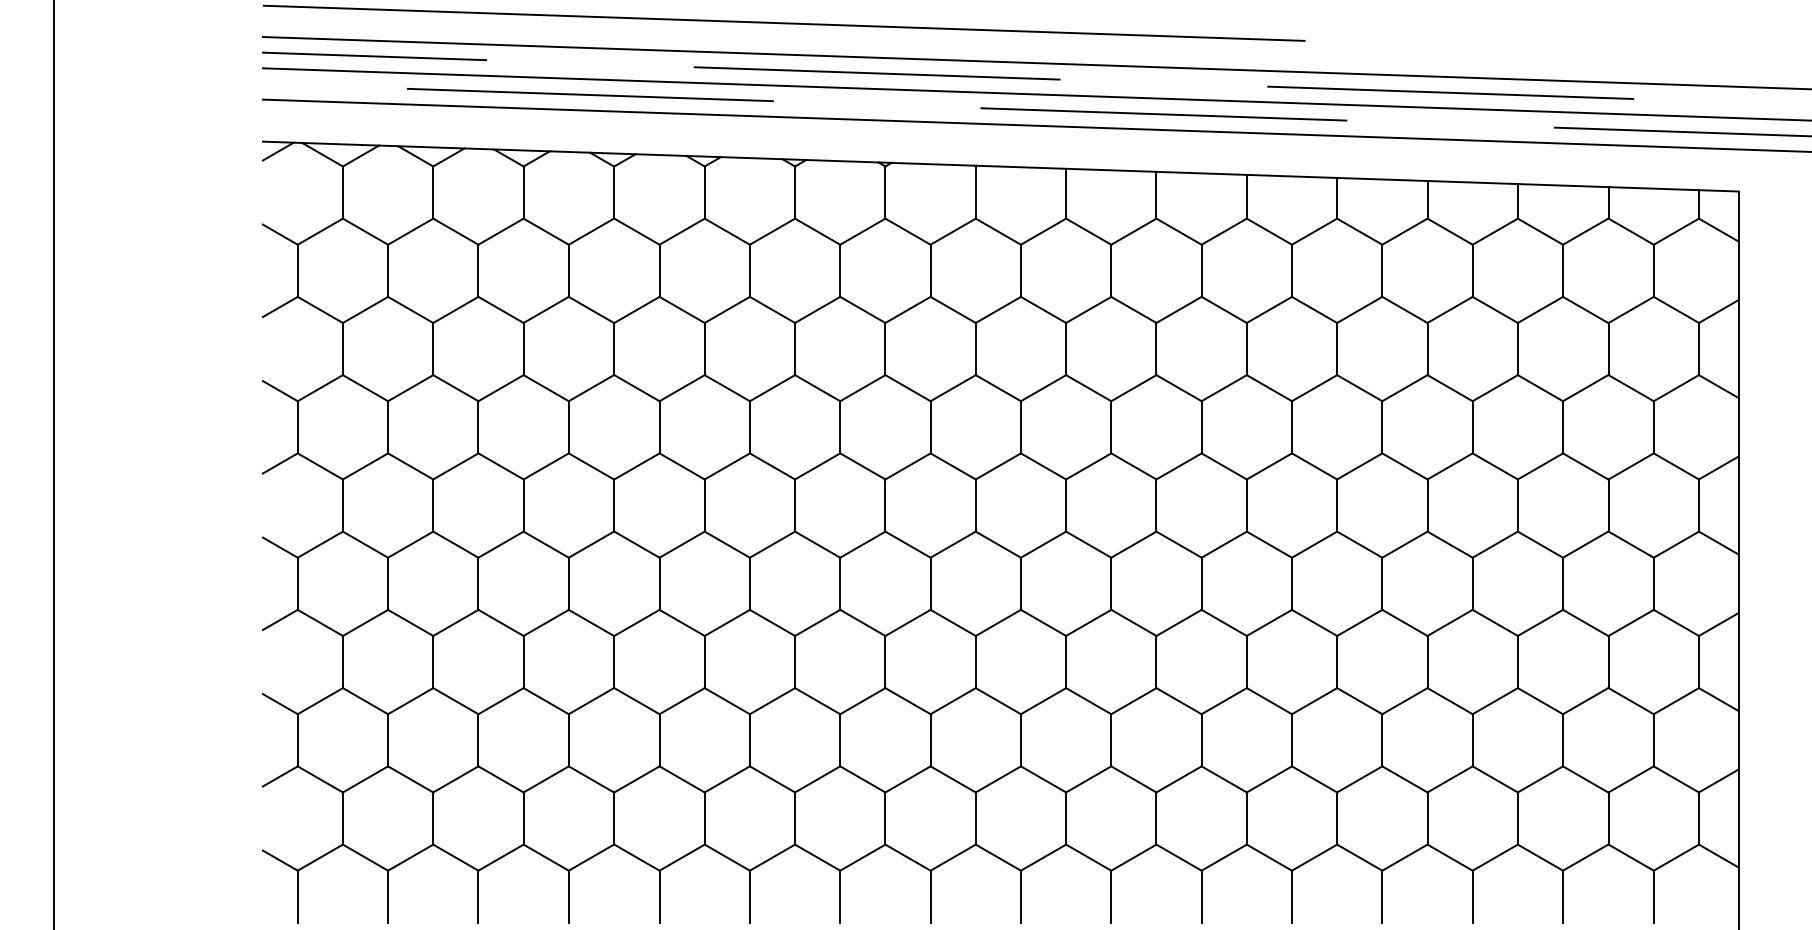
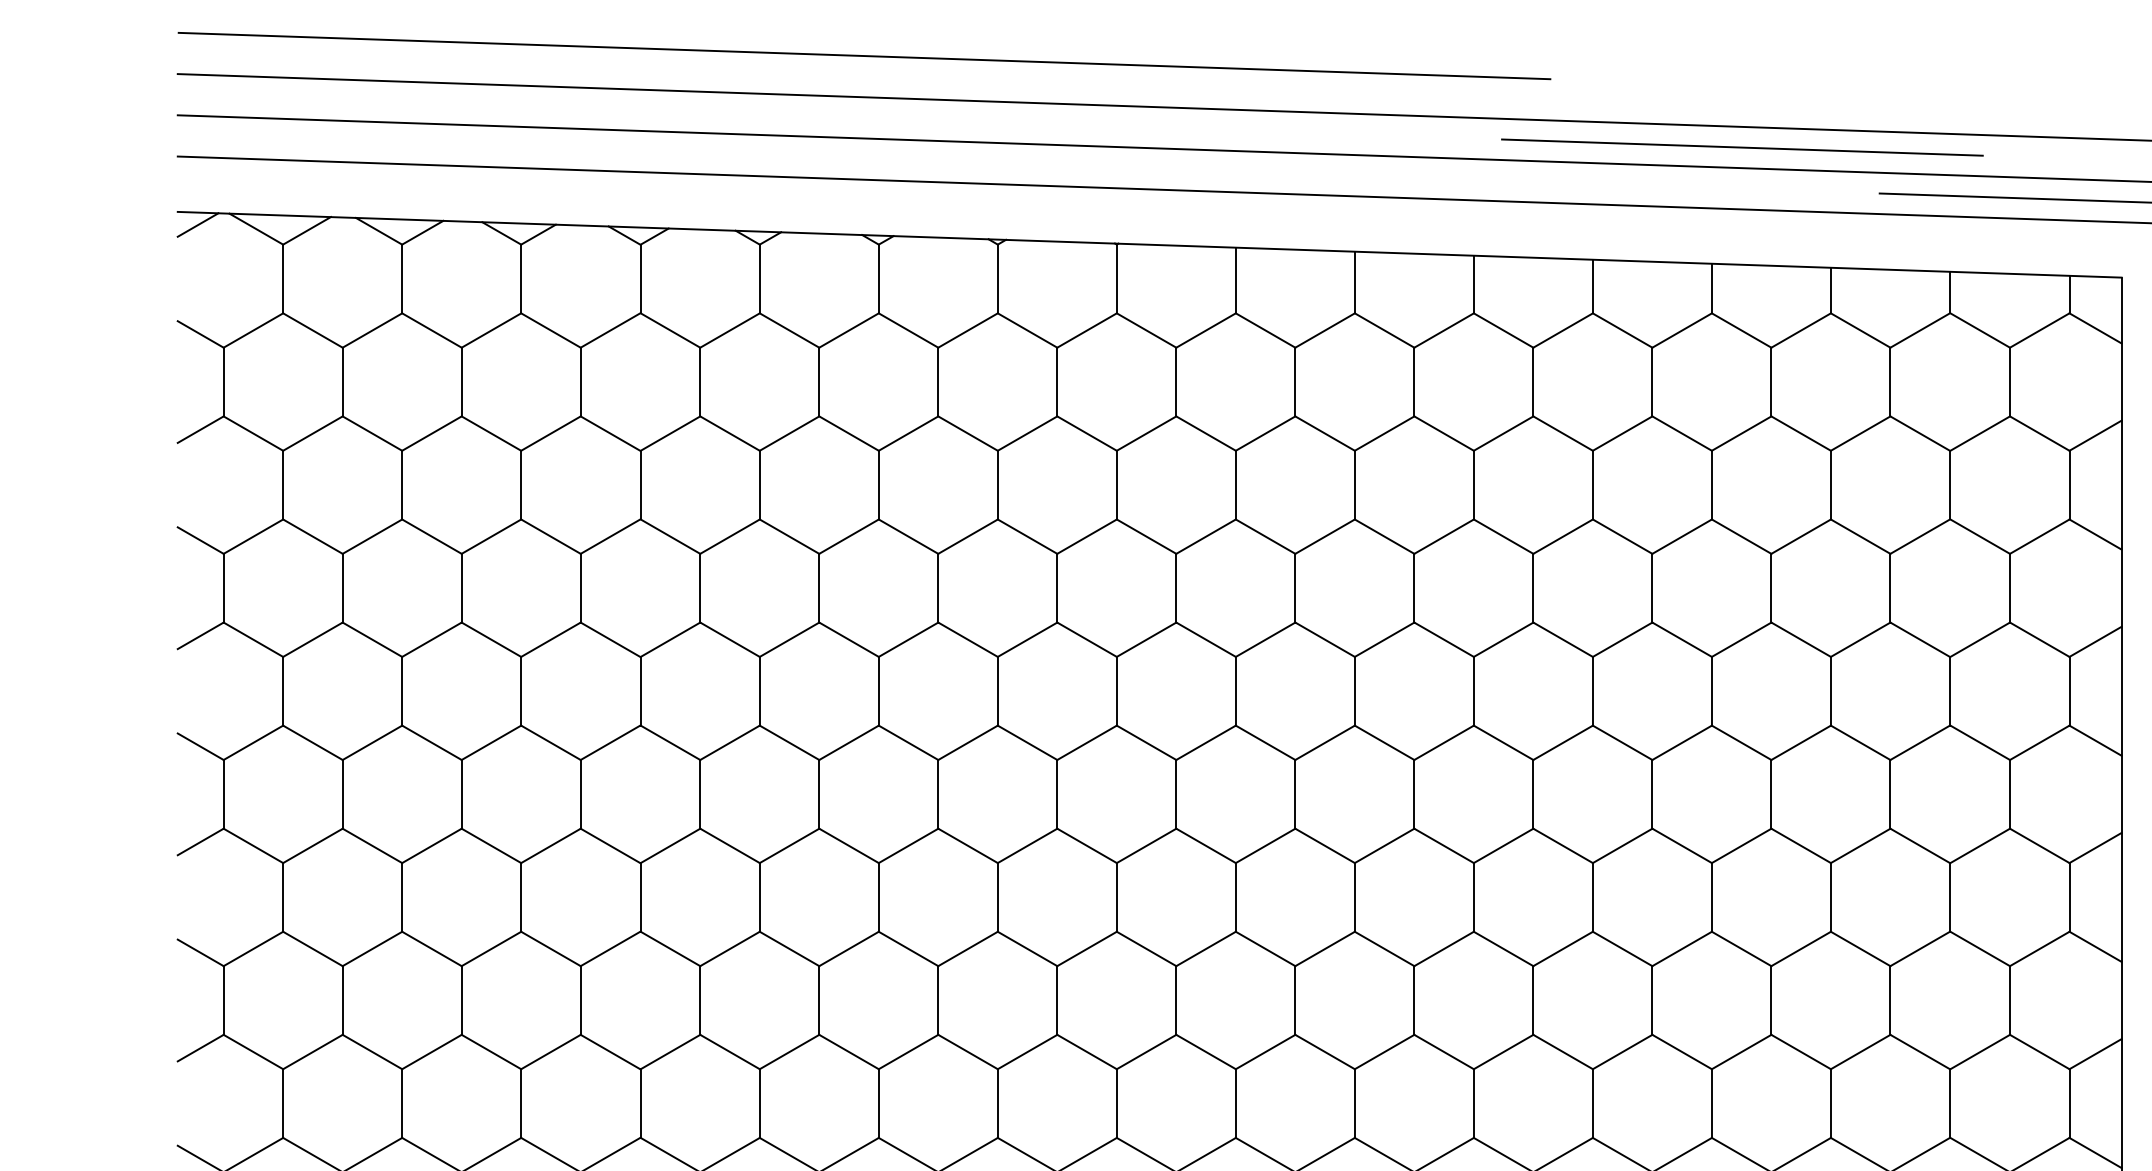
line: (374, 56) -> (324, 99), removed
line: (876, 73) -> (986, 122), removed
line: (589, 94) -> (608, 149), removed
line: (1163, 114) -> (1364, 176), removed

